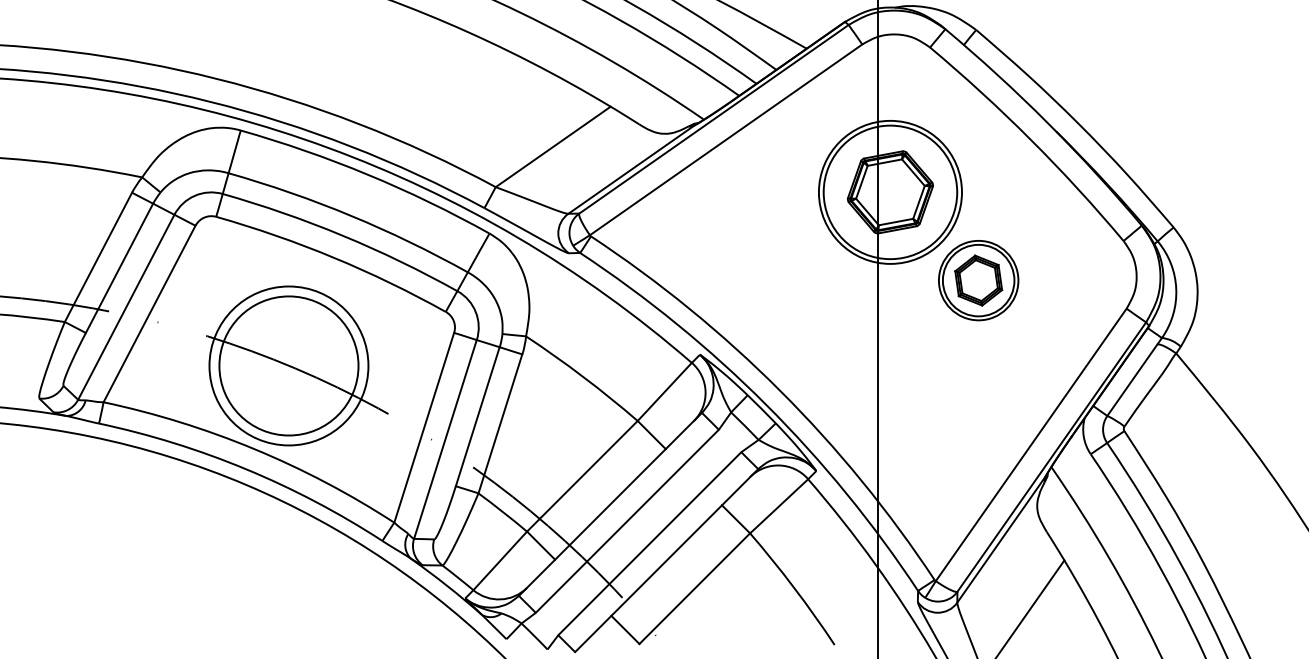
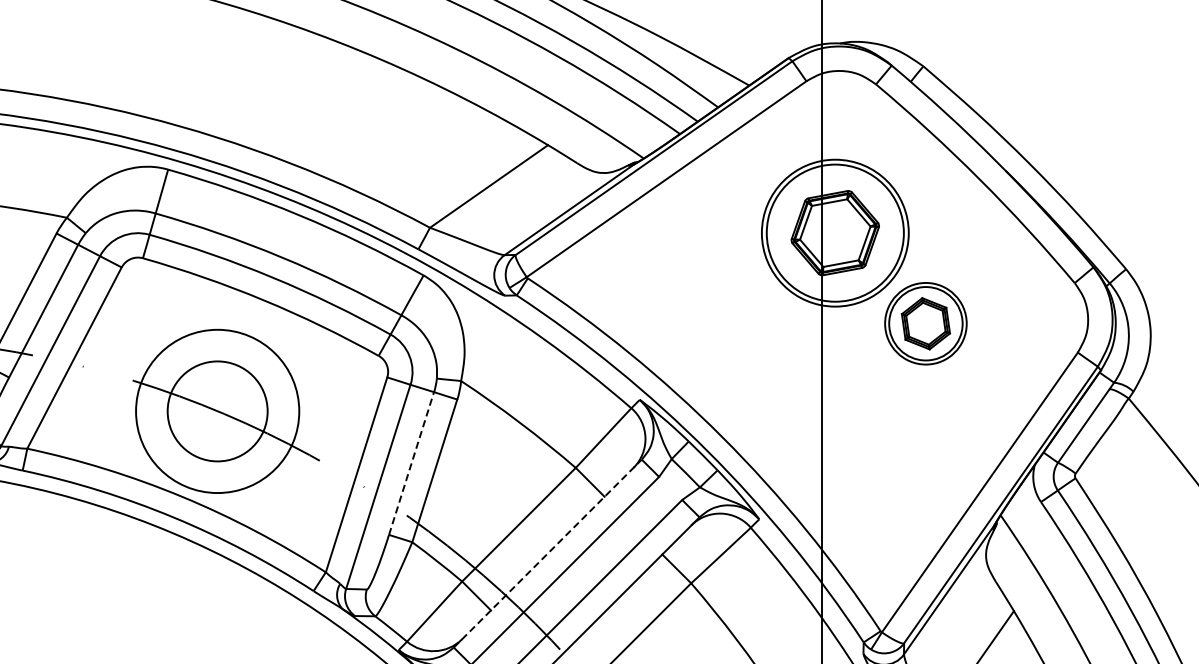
circle: (288, 365) -> (217, 410), size x0.7
line: (477, 416) -> (411, 463), solid -> dashed
line: (610, 504) -> (547, 553), solid -> dashed

